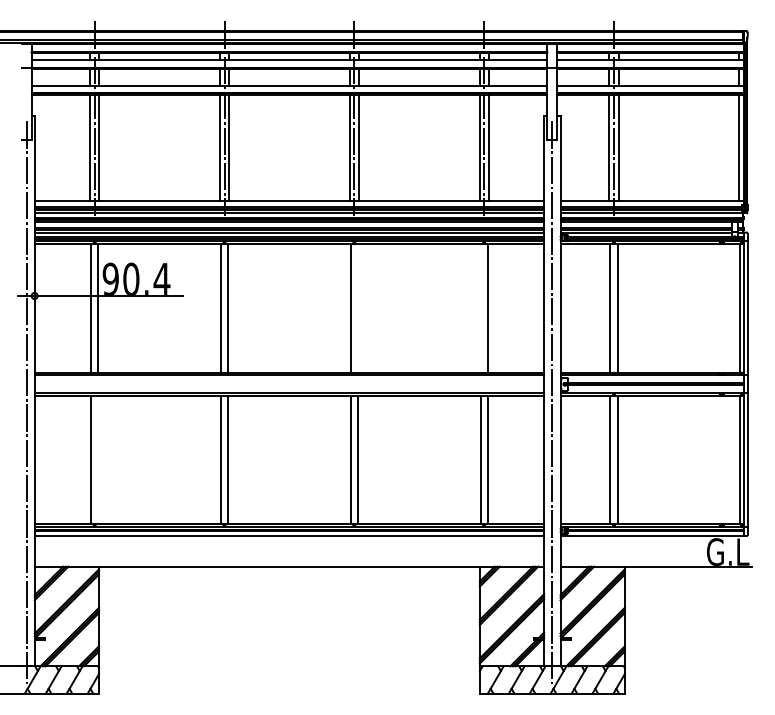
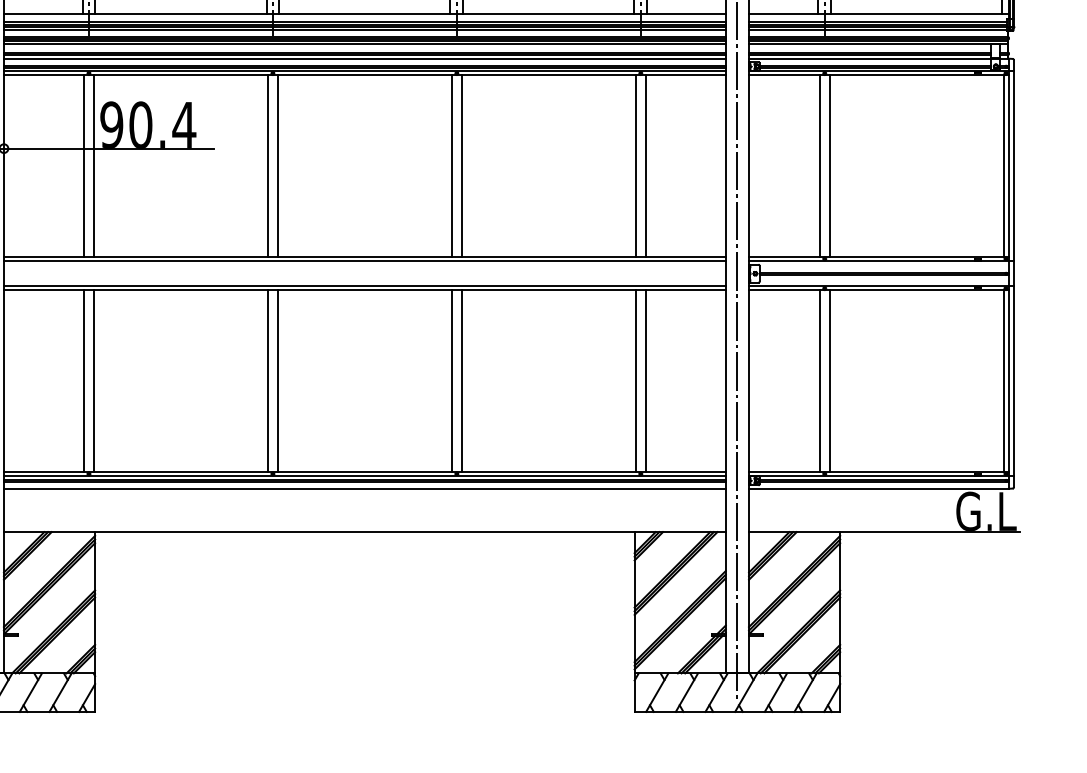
line: (357, 308) -> (461, 166), added
line: (480, 308) -> (635, 166), added
line: (98, 459) -> (94, 380), added

